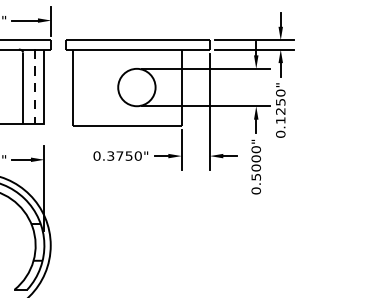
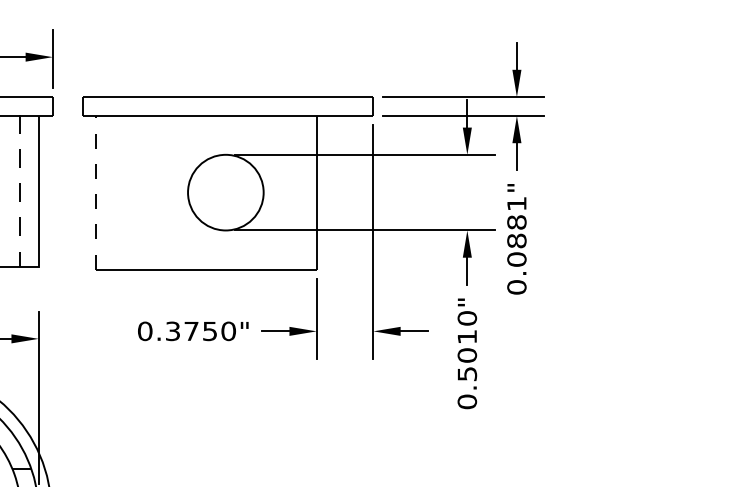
line: (72, 87) -> (95, 192), solid -> dashed
text: (280, 106) -> (516, 231), 0.1250" -> 0.0881"
text: (255, 158) -> (465, 336), 0.5000" -> 0.5010"

